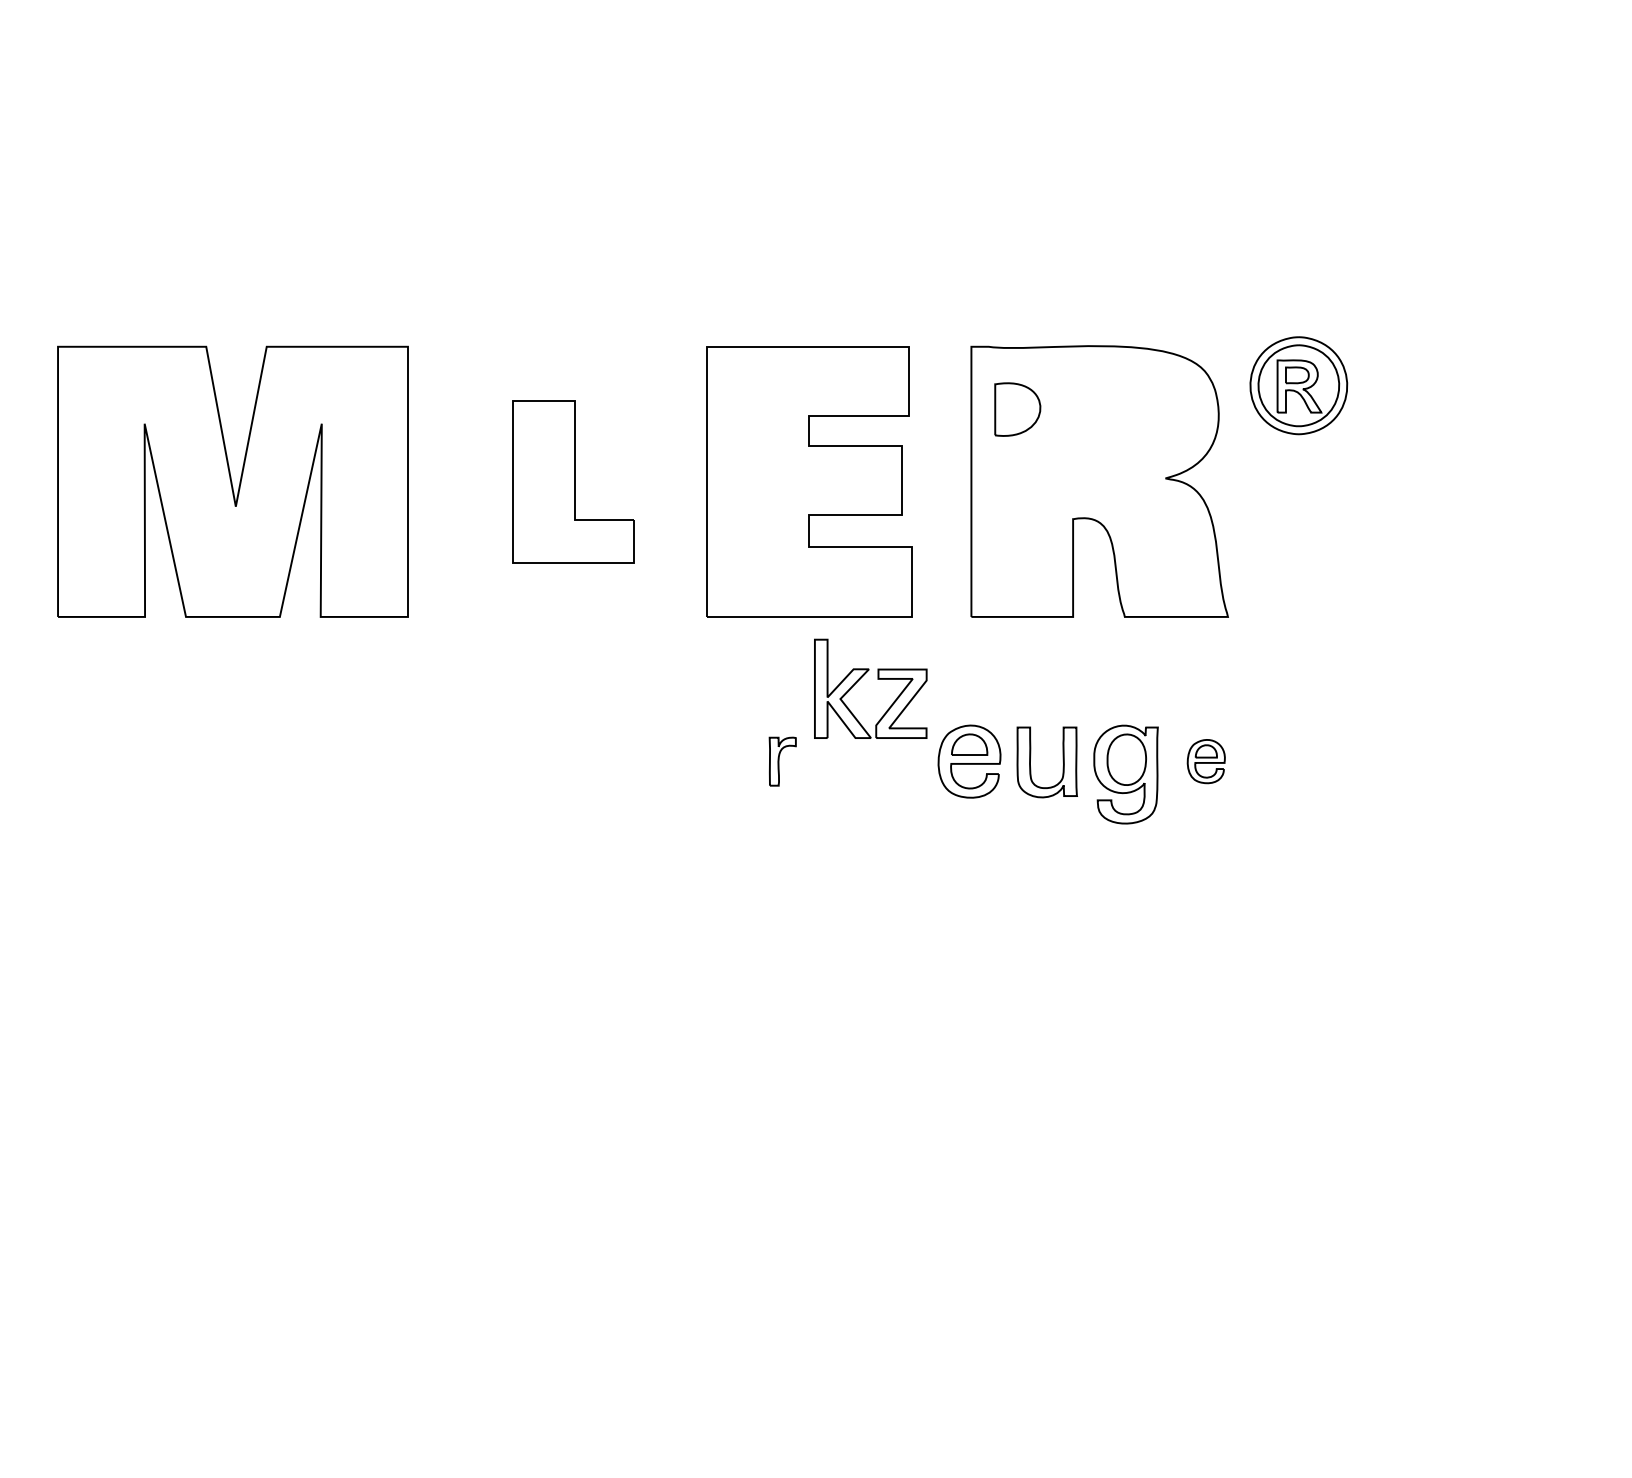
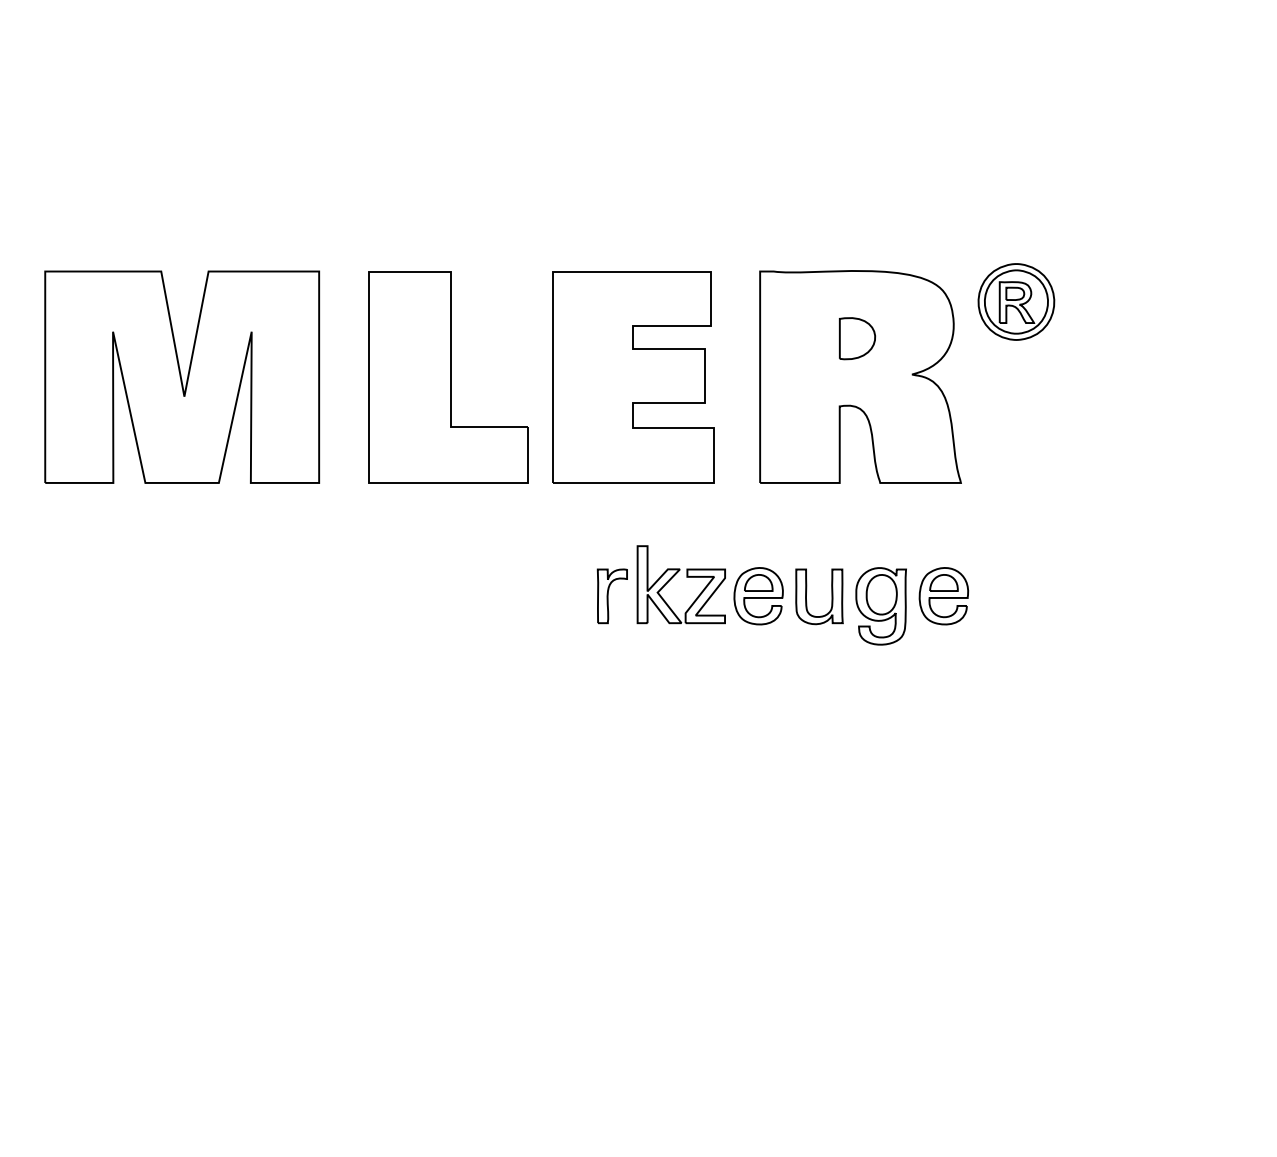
part: (1017, 409) -> (857, 338), moved
part: (573, 481) -> (448, 376), size x1.67
part: (877, 679) -> (686, 577), moved
part: (782, 761) -> (612, 596), size x1.43
part: (1206, 761) -> (944, 596), size x1.67

